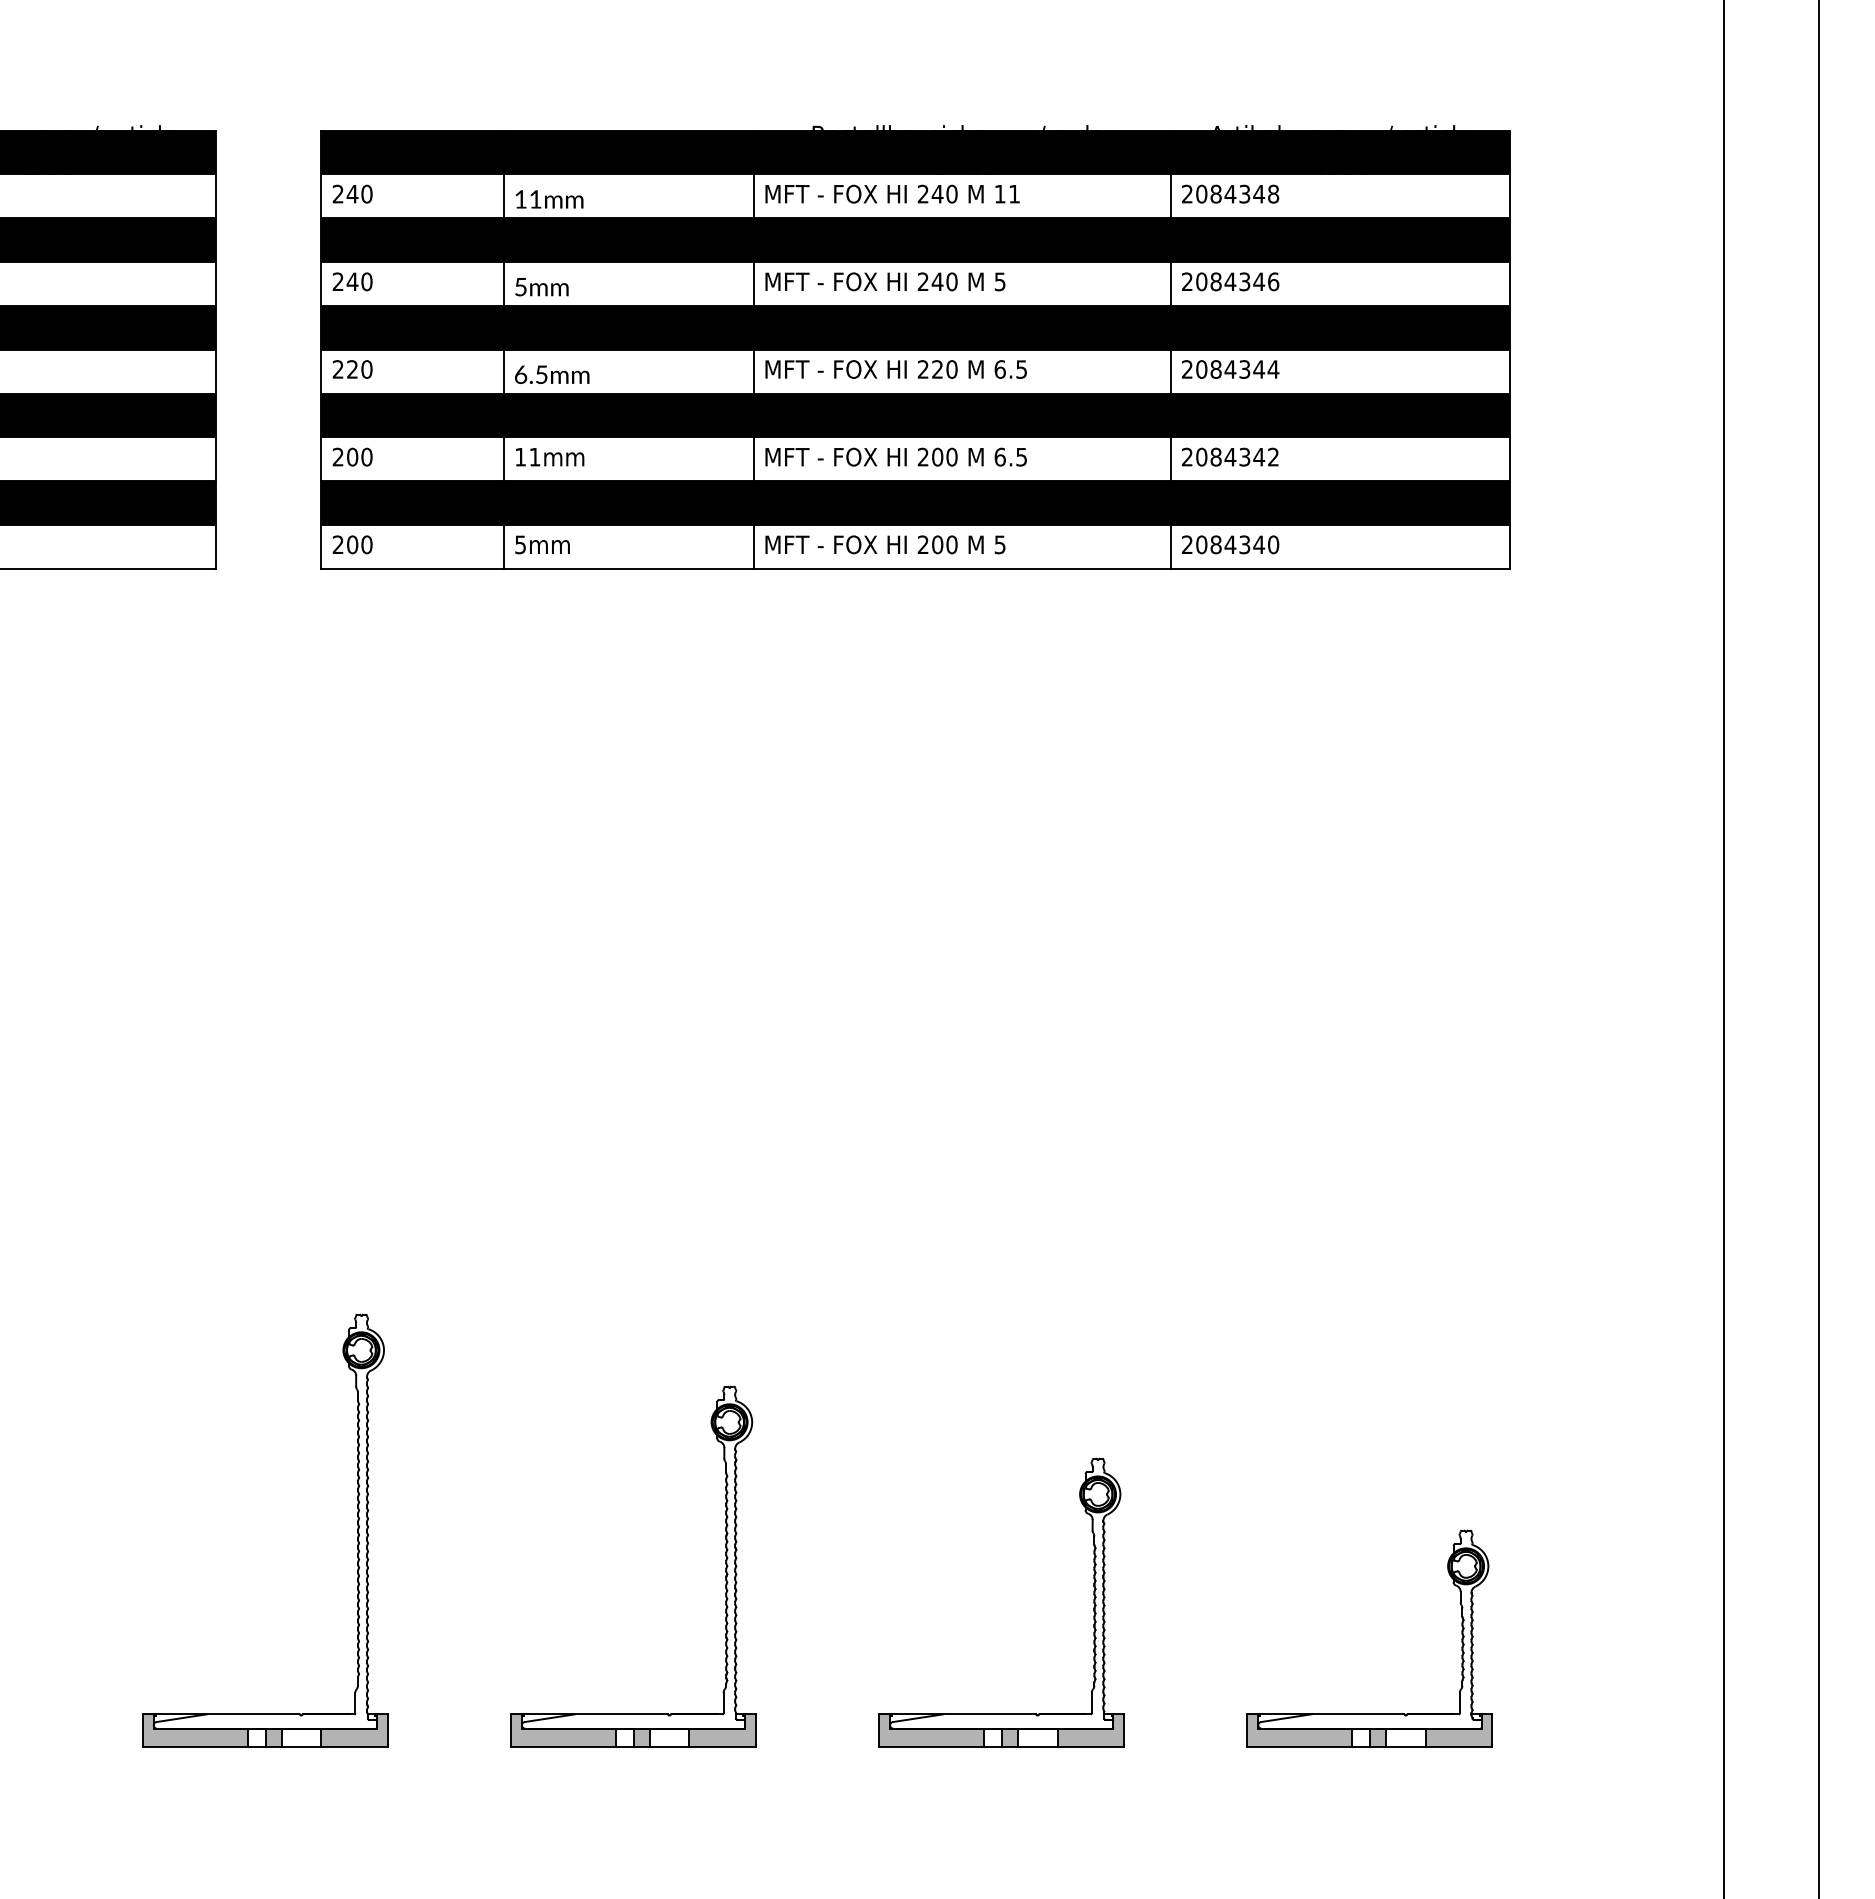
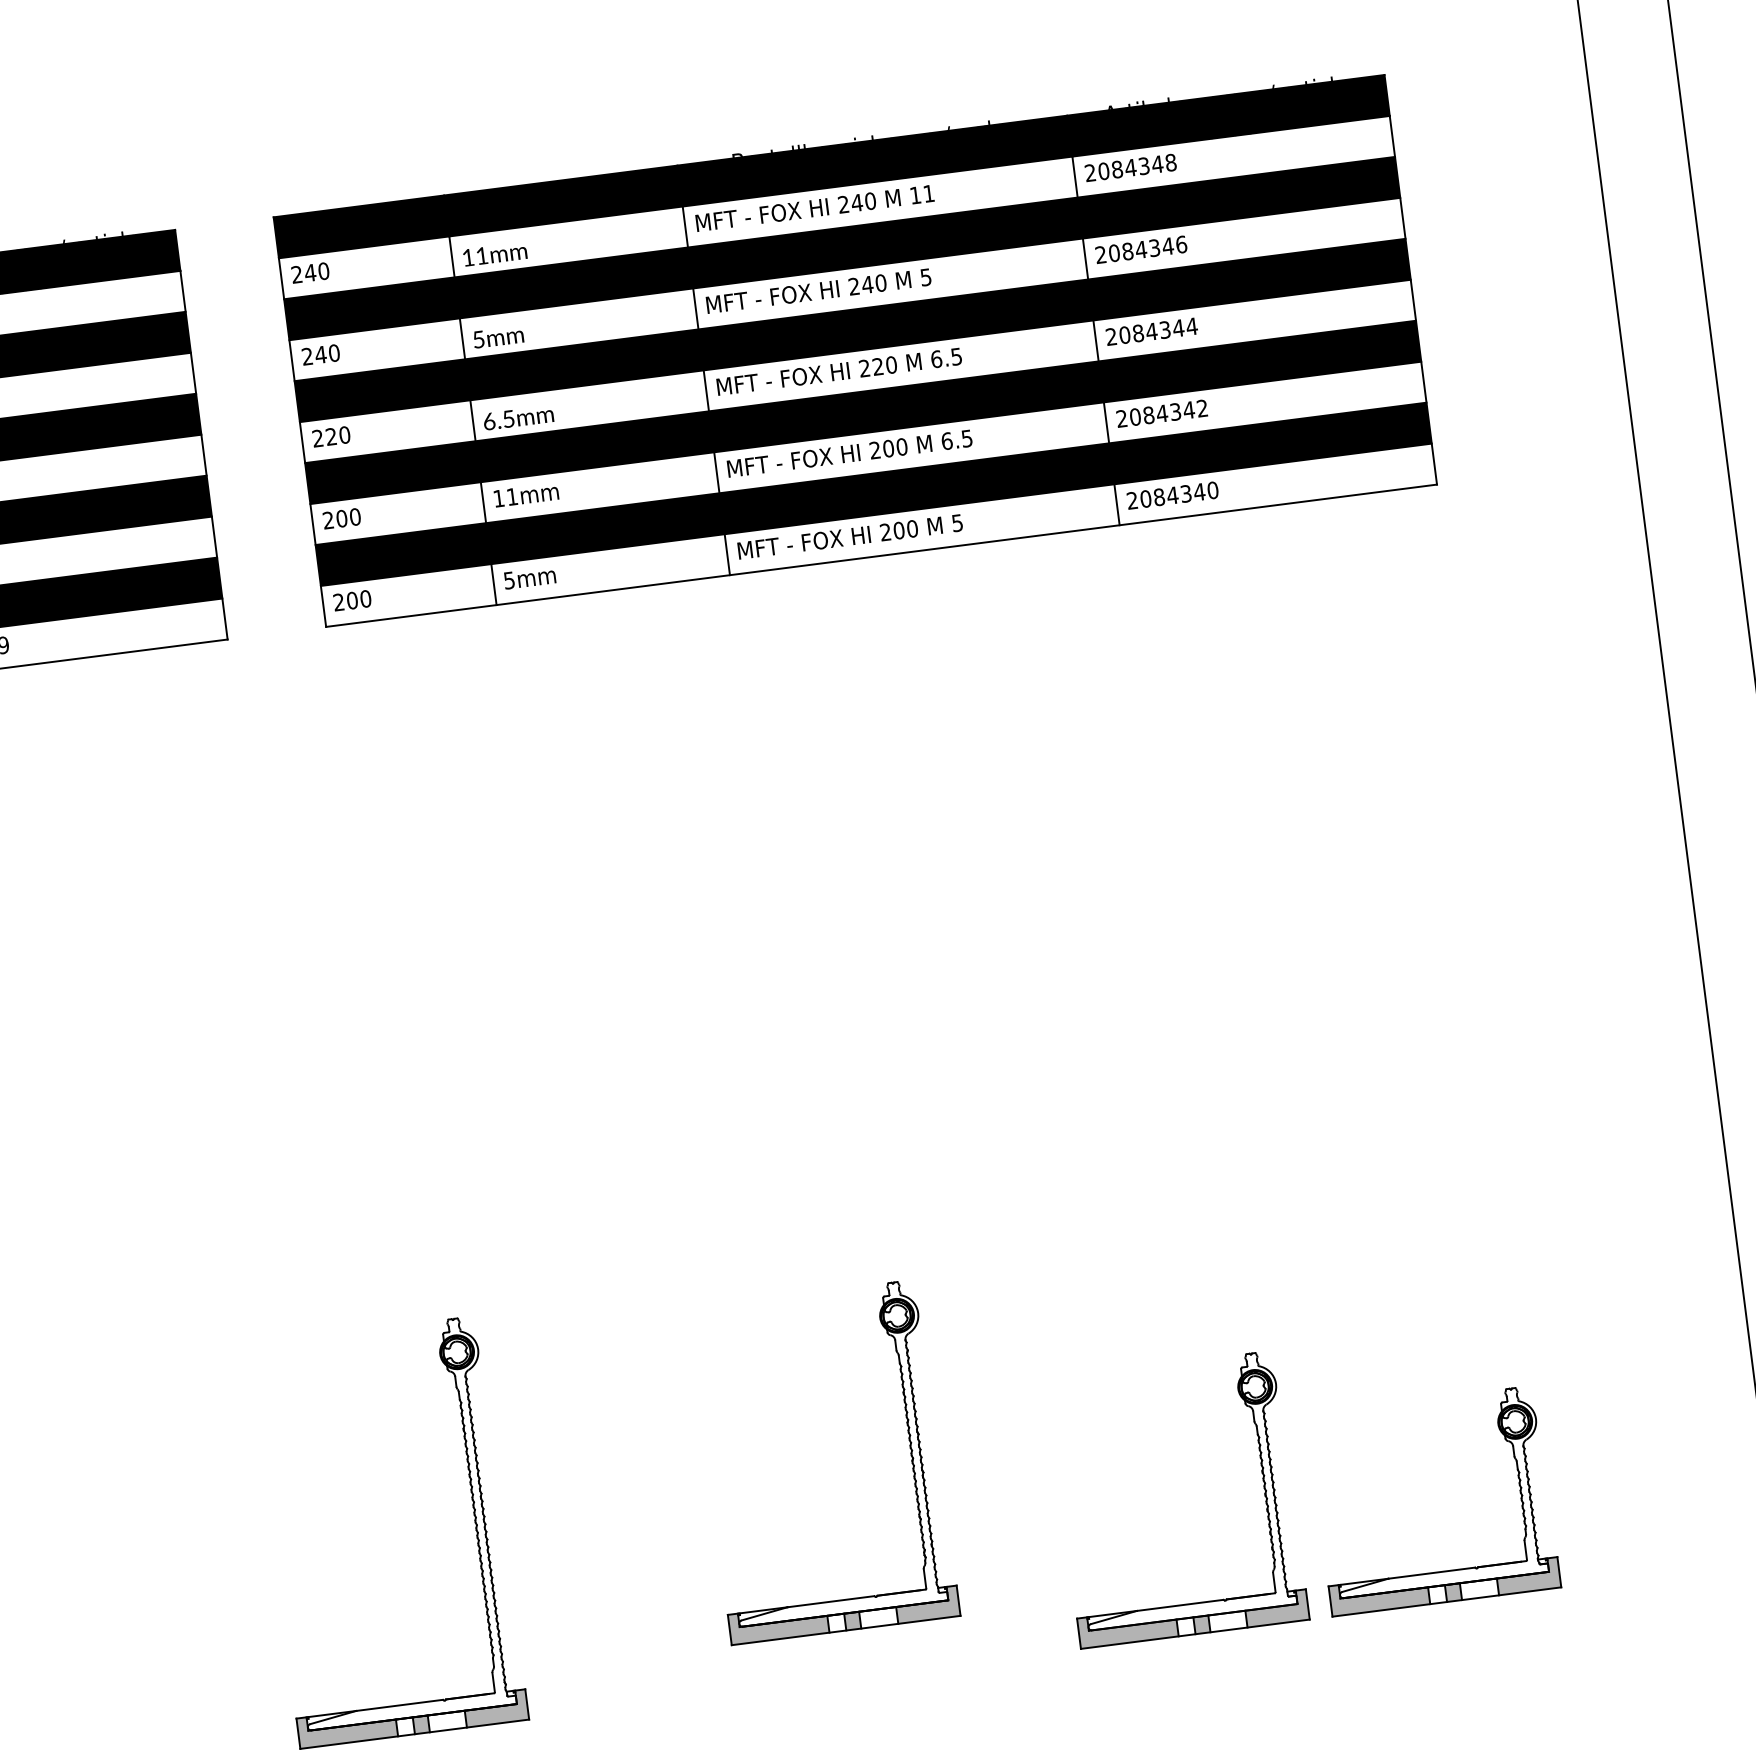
part: (725, 1567) -> (910, 1452), moved
part: (1093, 1602) -> (1263, 1488), moved

